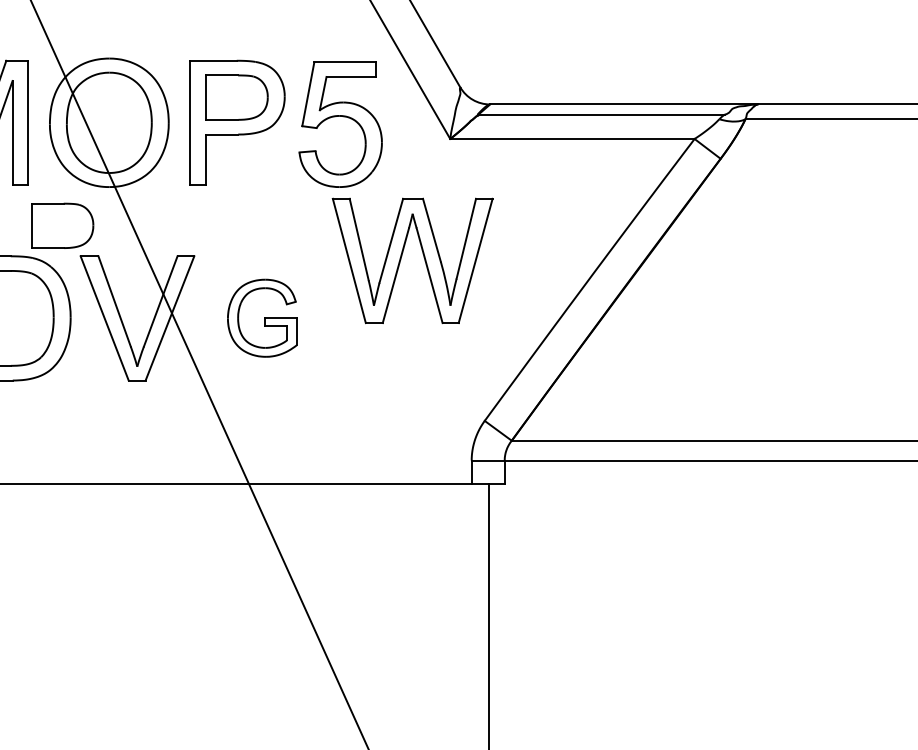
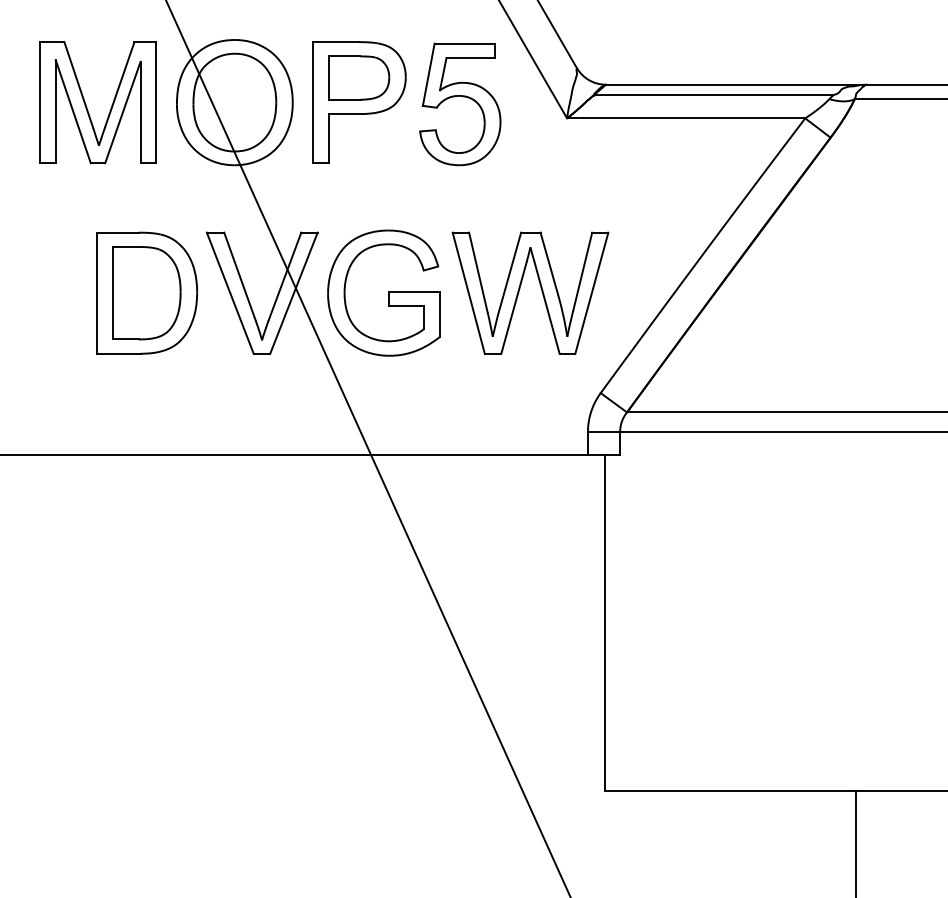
part: (62, 225) -> (189, 202), removed
part: (402, 256) -> (520, 288), moved
part: (261, 317) -> (383, 292), size x1.67

